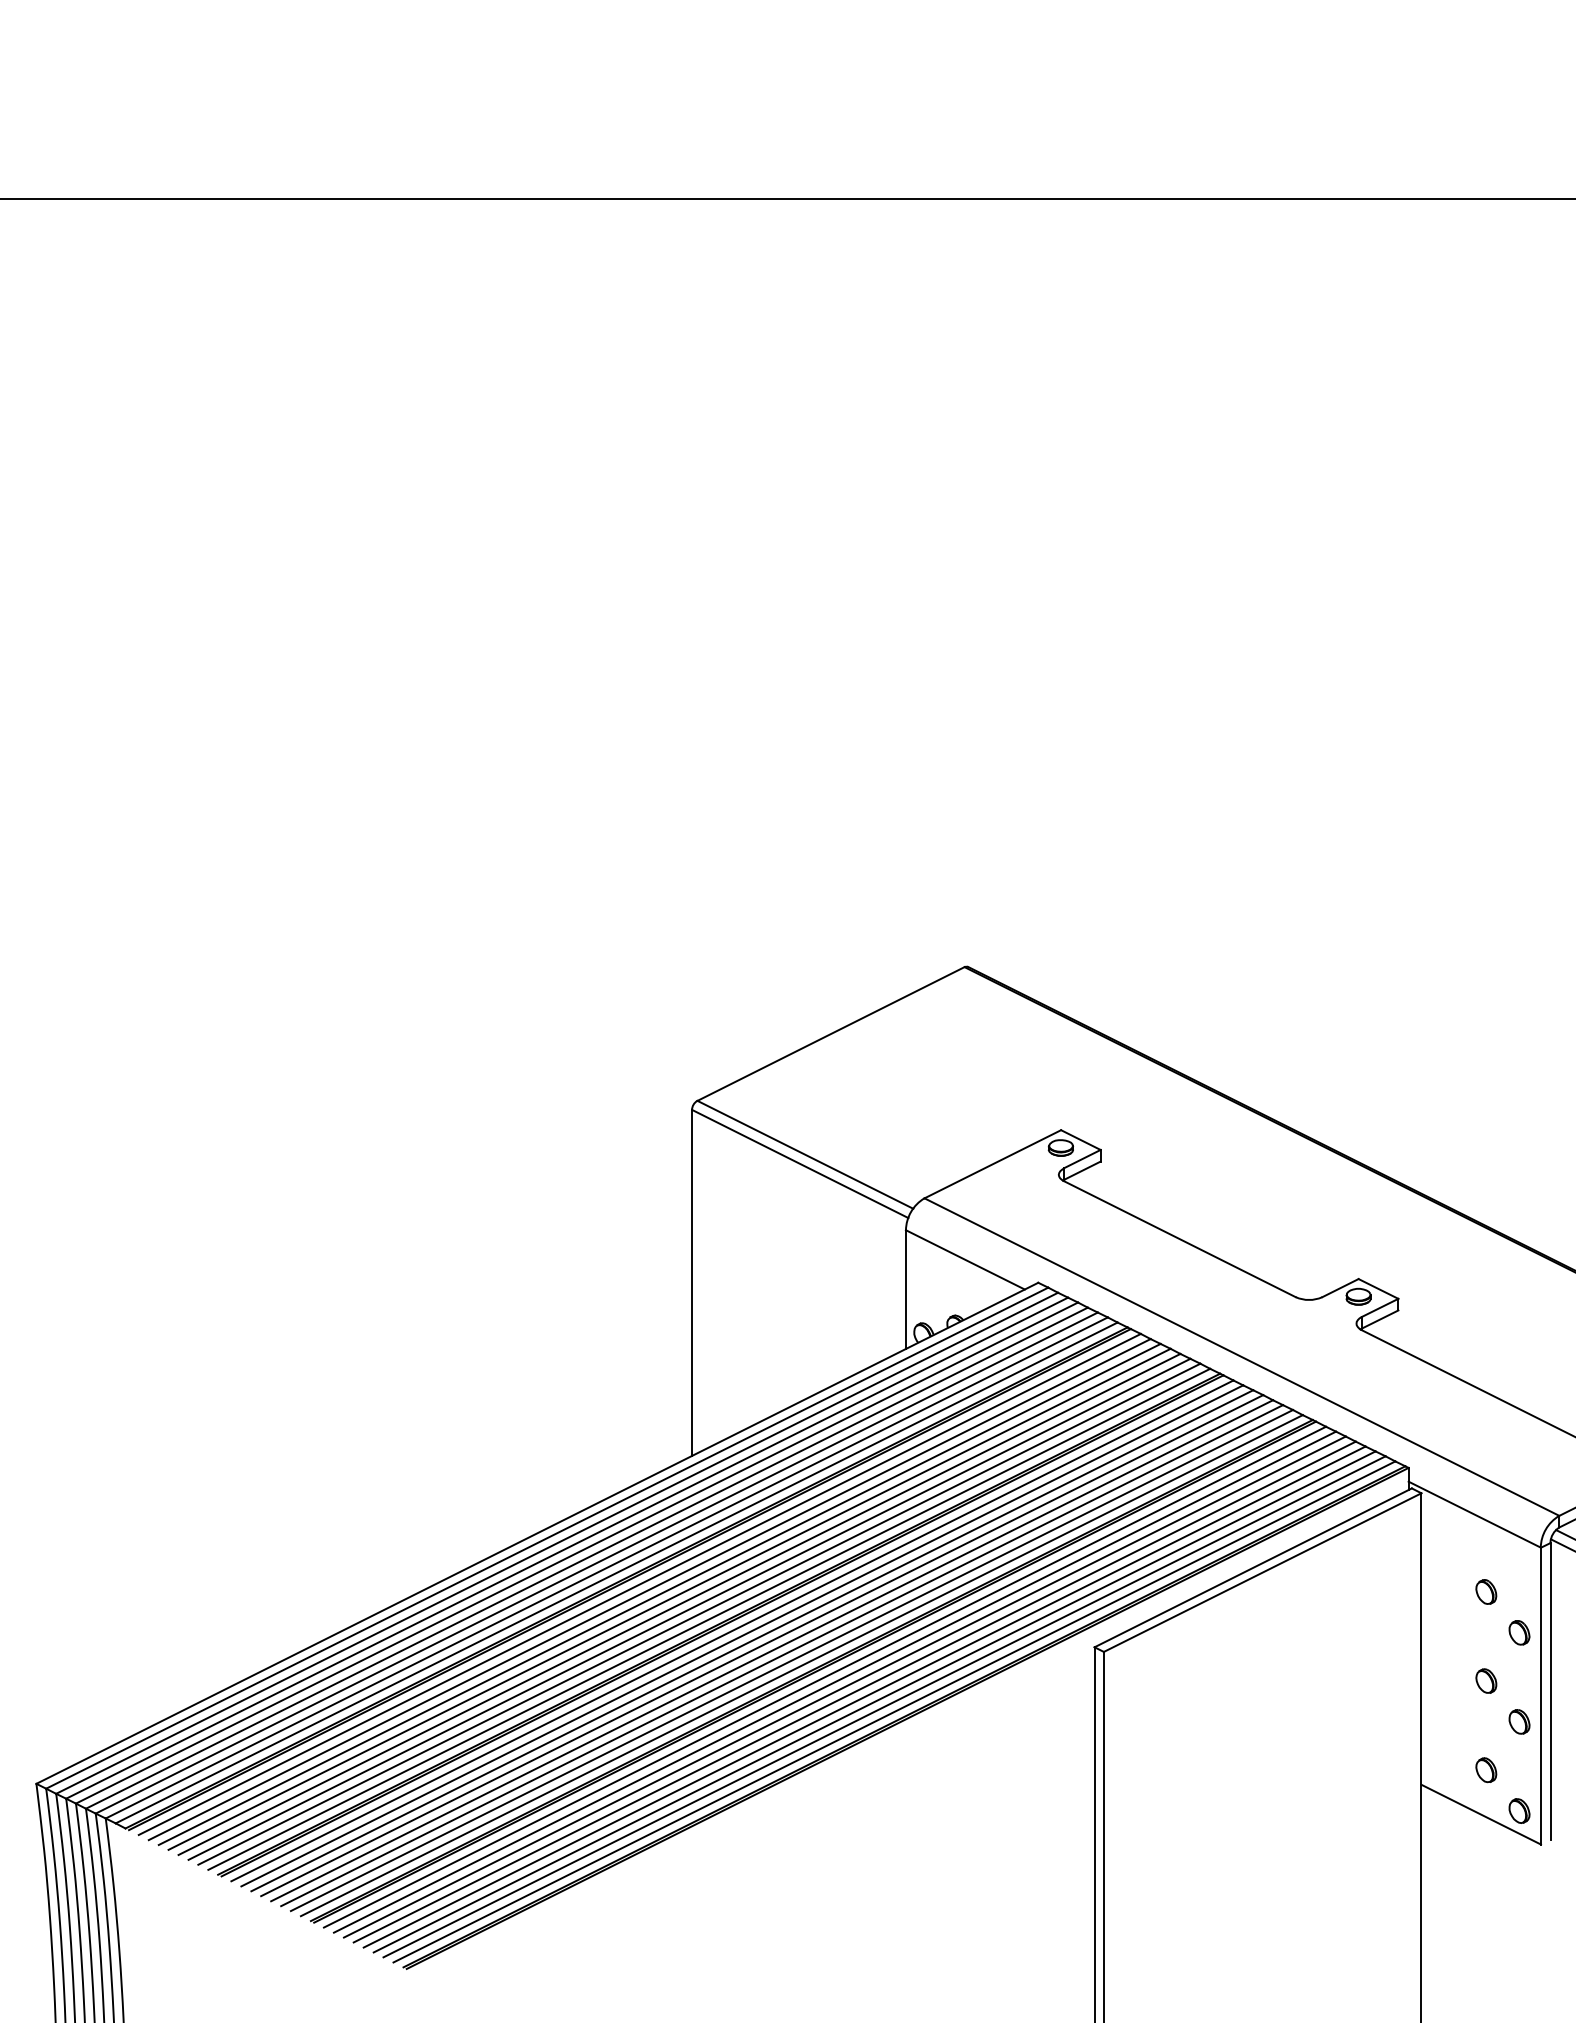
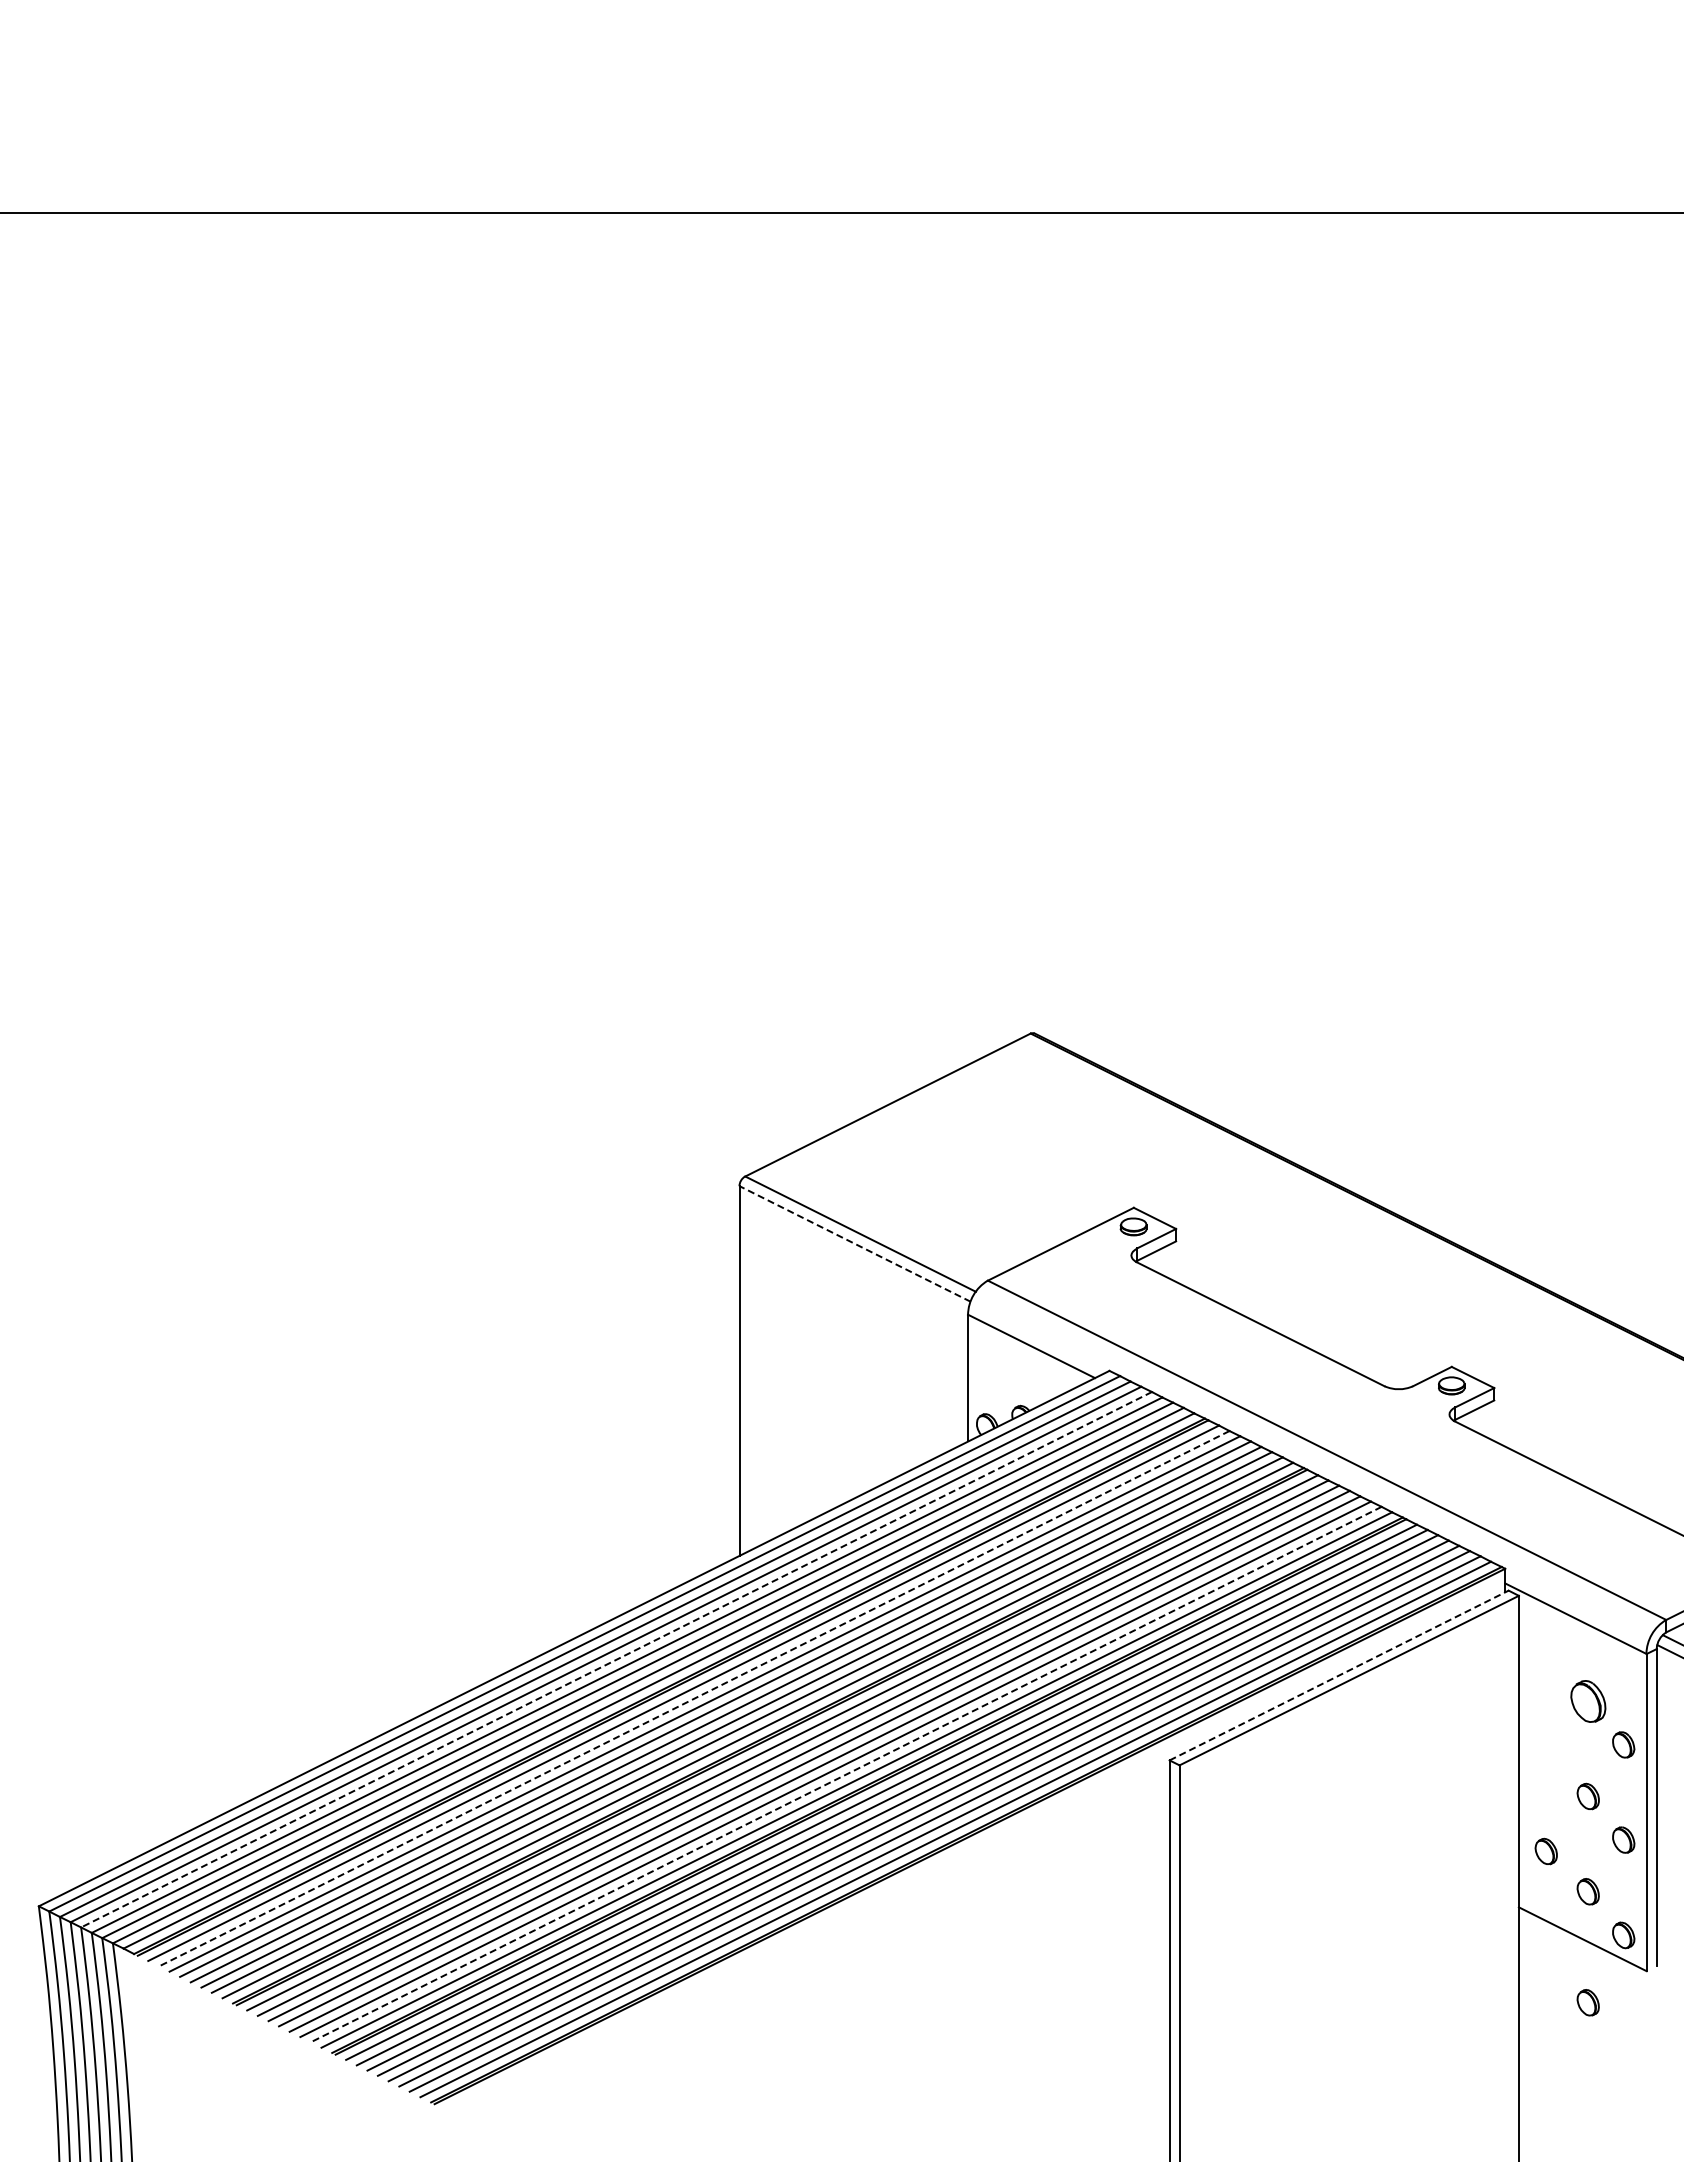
line: (799, 1163) -> (854, 1243), solid -> dashed
line: (576, 1552) -> (616, 1659), solid -> dashed
line: (1253, 1567) -> (1339, 1675), solid -> dashed
line: (649, 1589) -> (694, 1698), solid -> dashed
part: (1485, 1591) -> (1587, 1700), size x1.6
line: (792, 1660) -> (846, 1774), solid -> dashed
part: (1446, 1732) -> (1545, 1851), added
part: (1485, 1873) -> (1587, 2002), added

